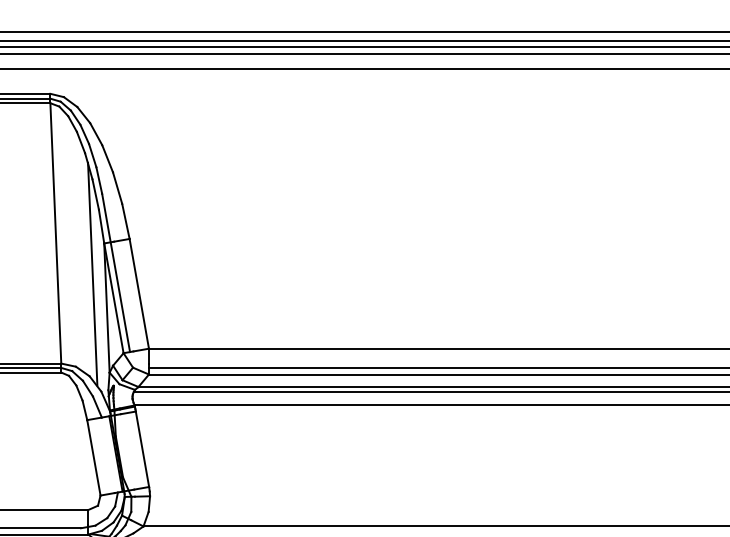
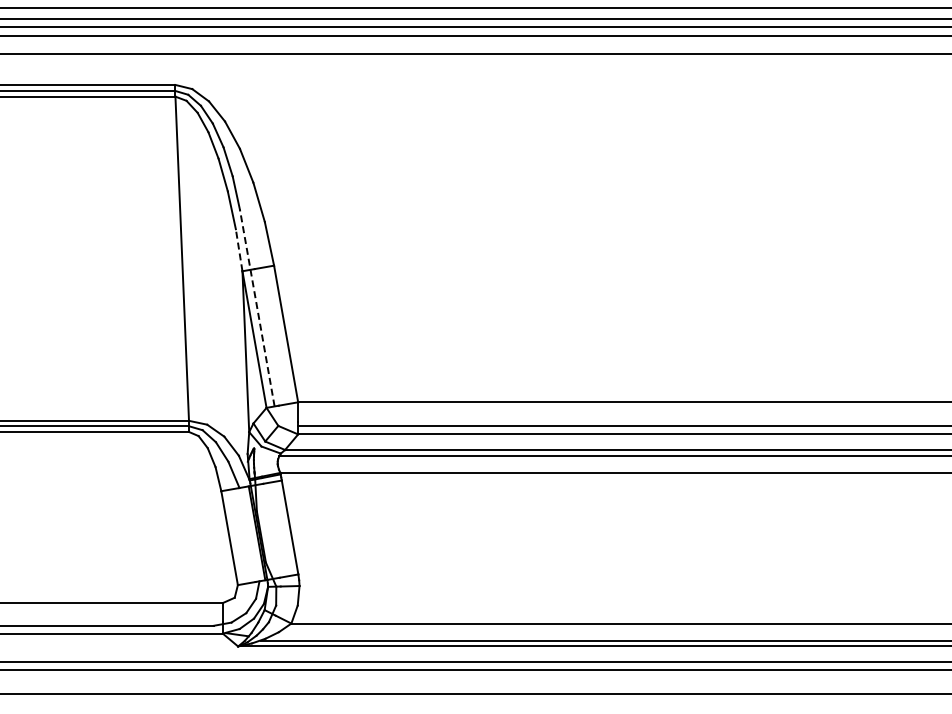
line: (101, 225) -> (239, 249), solid -> dashed
line: (116, 272) -> (257, 307), solid -> dashed
line: (92, 274) -> (227, 309), removed

